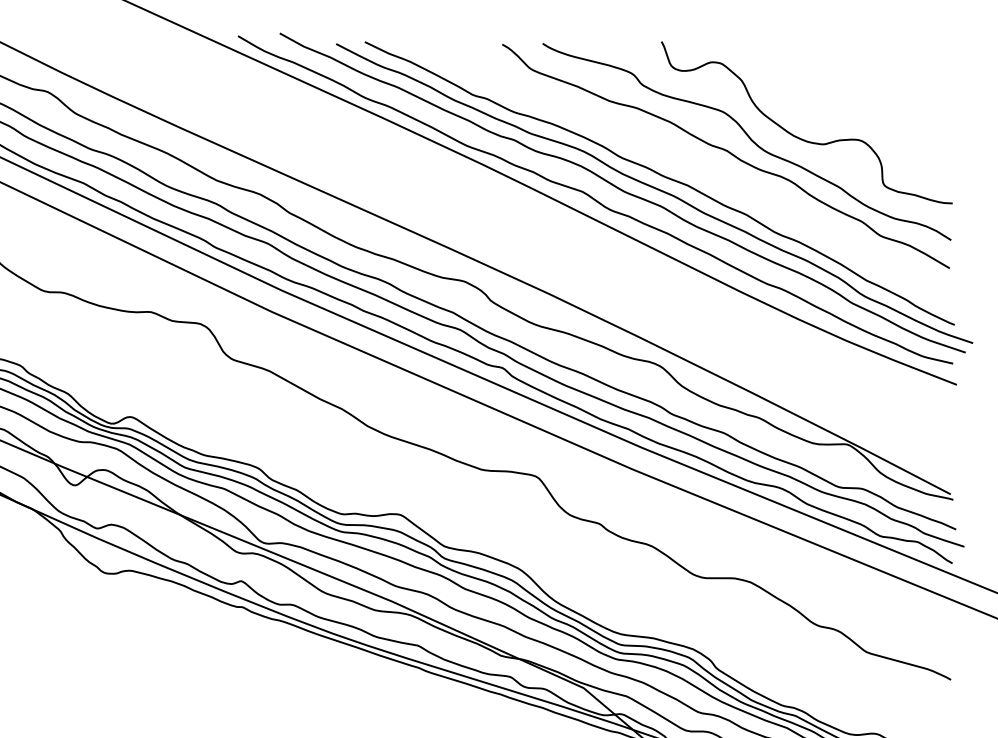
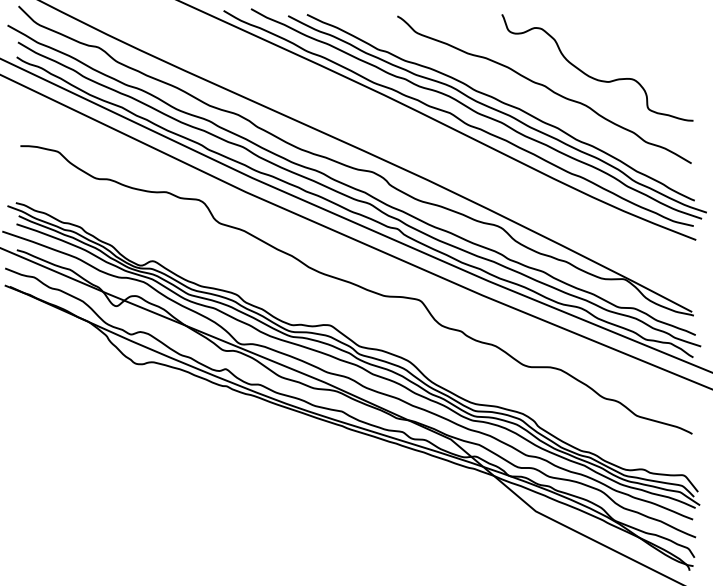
curve: (748, 139) -> (559, 78), removed

